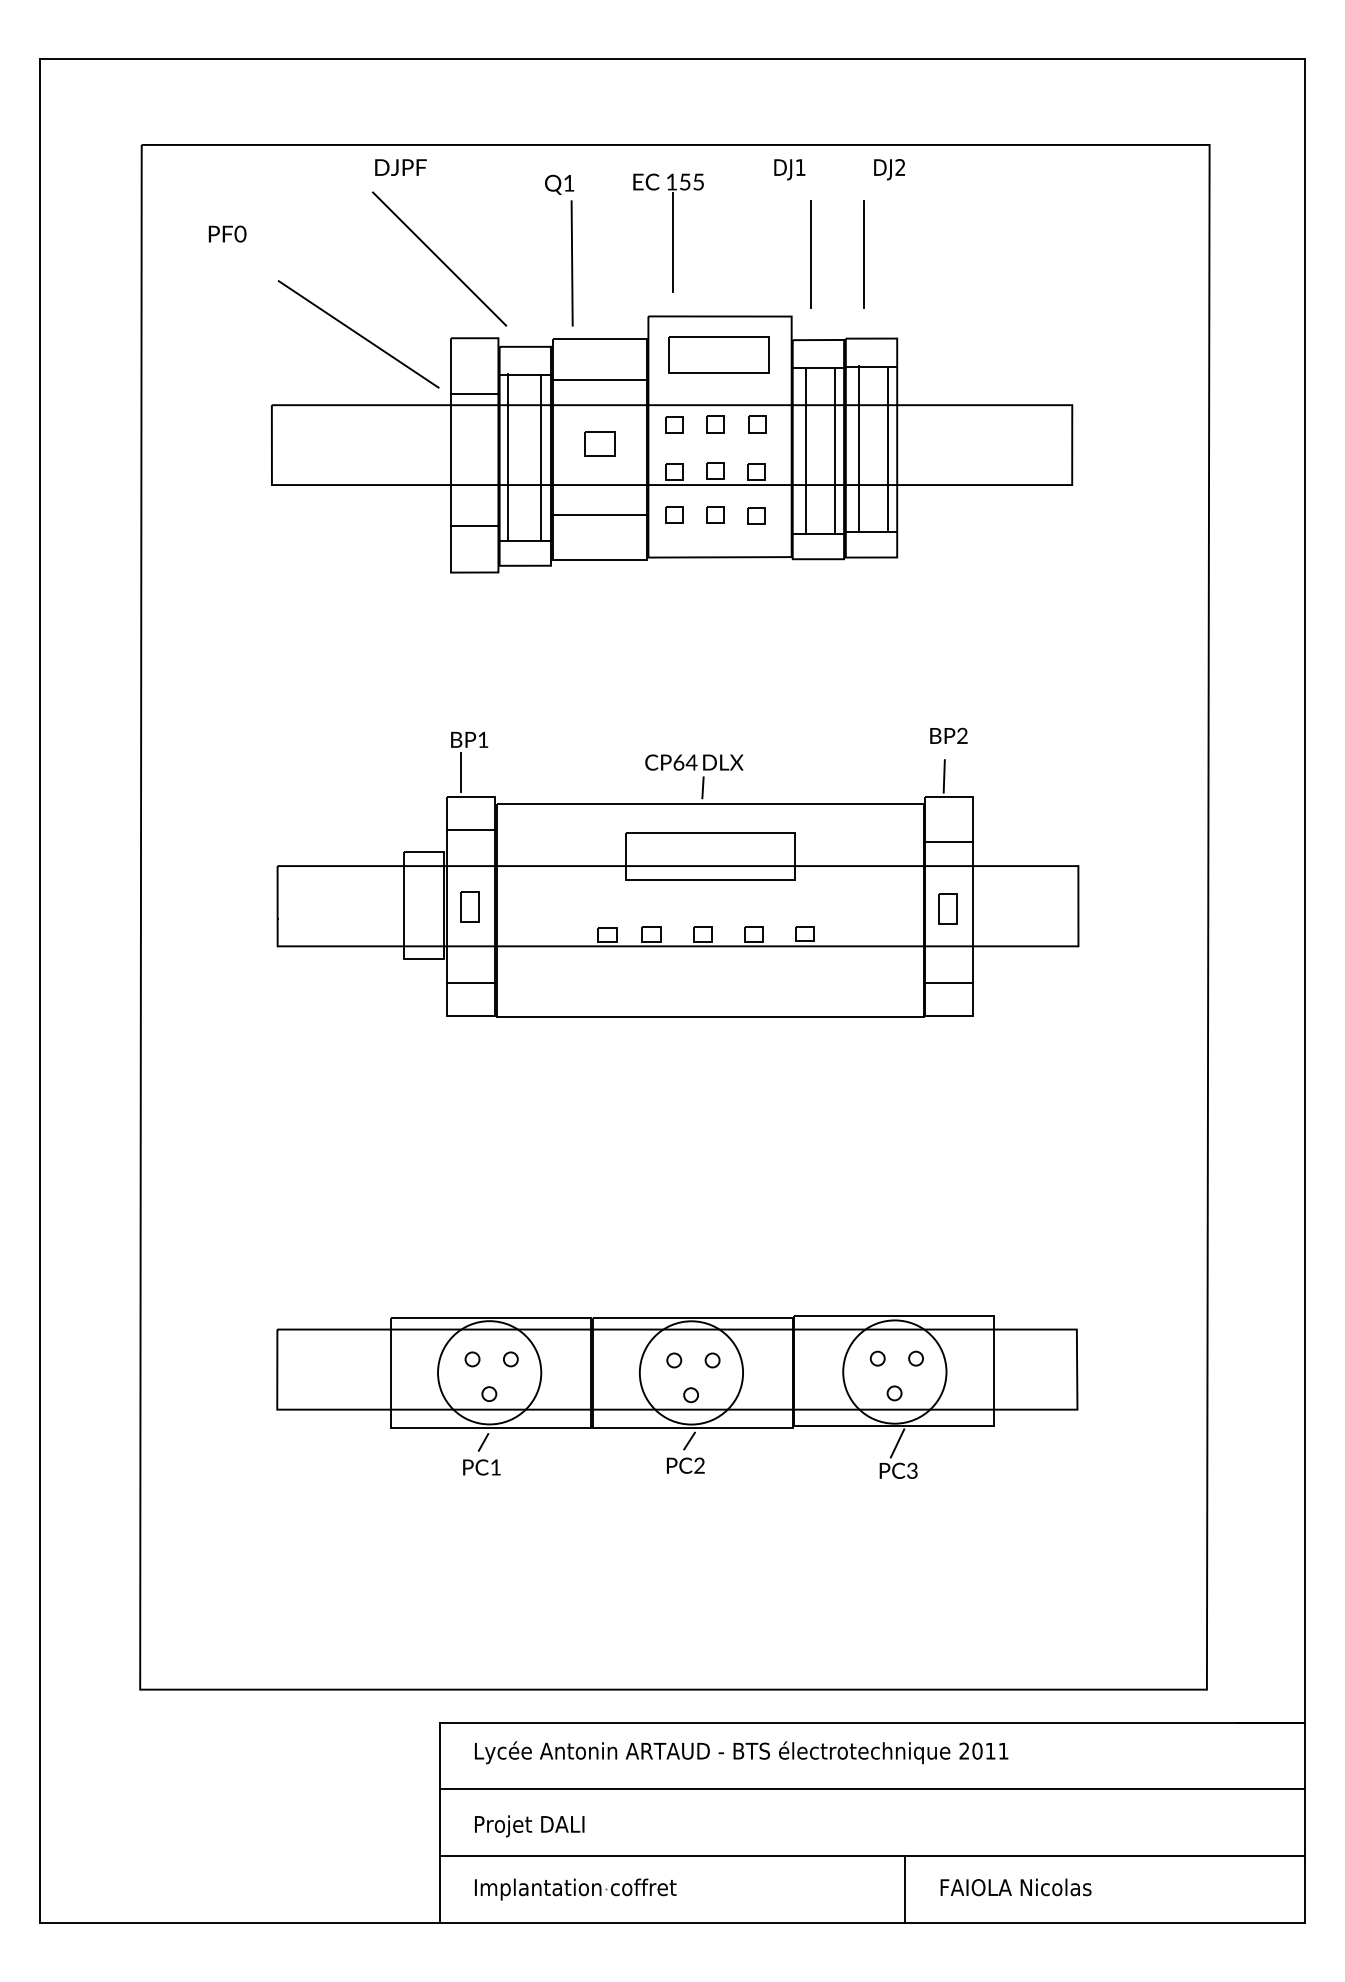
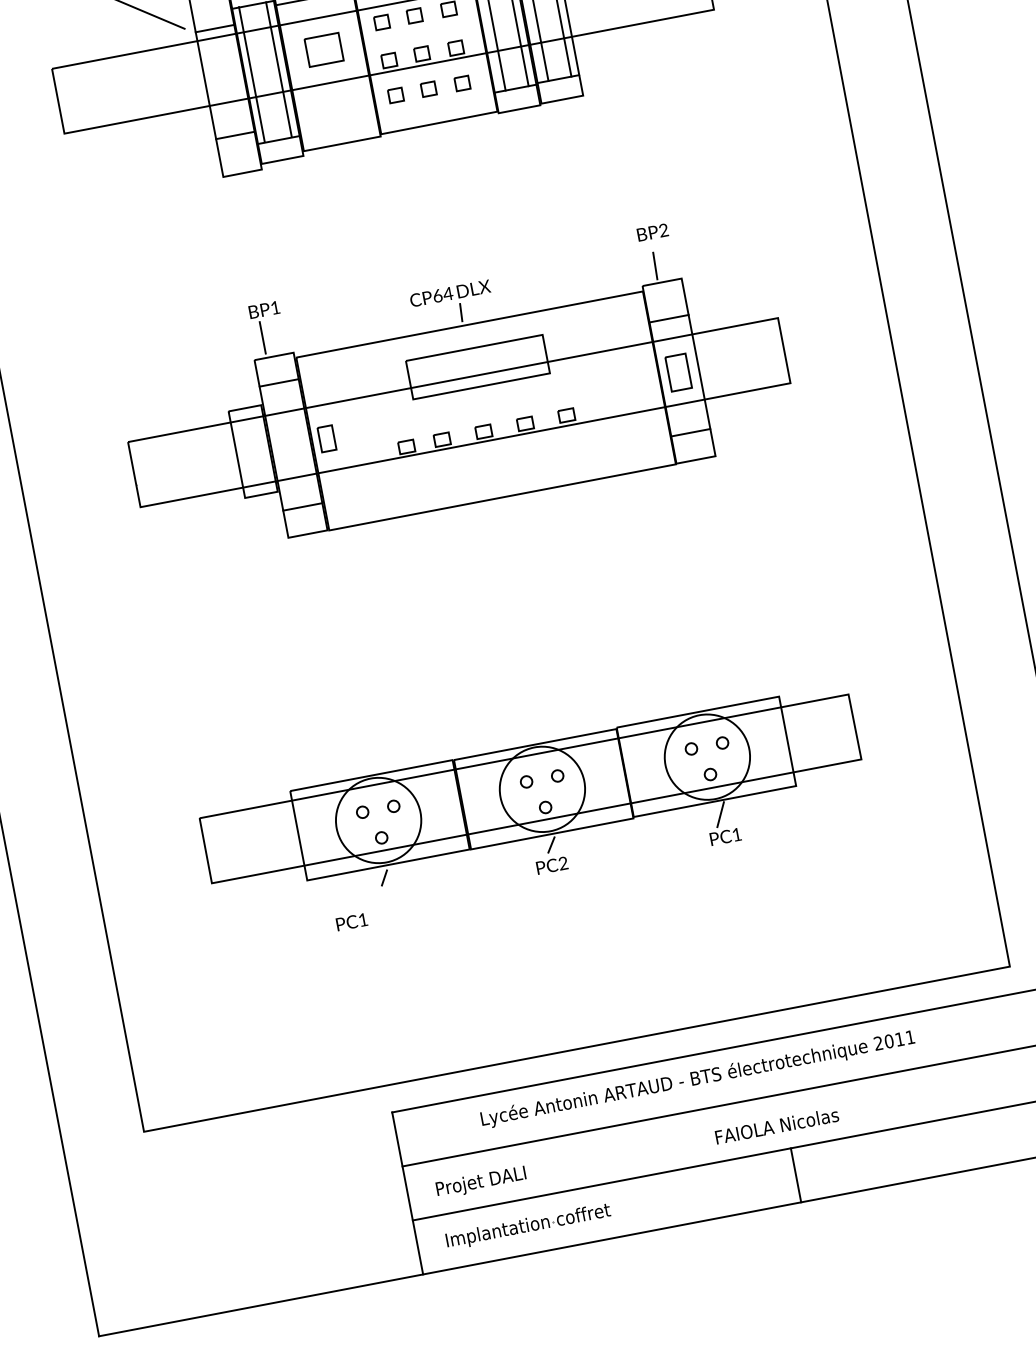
part: (599, 443) -> (323, 49), size x1.4
line: (599, 515) -> (335, 107), removed
part: (469, 906) -> (326, 438), moved
part: (947, 908) -> (678, 372), size x1.4
text: (481, 1467) -> (351, 922), moved
text: (912, 1470) -> (736, 834), PC3 -> PC1
text: (741, 1752) -> (697, 1079), moved
text: (1015, 1887) -> (776, 1126), moved

